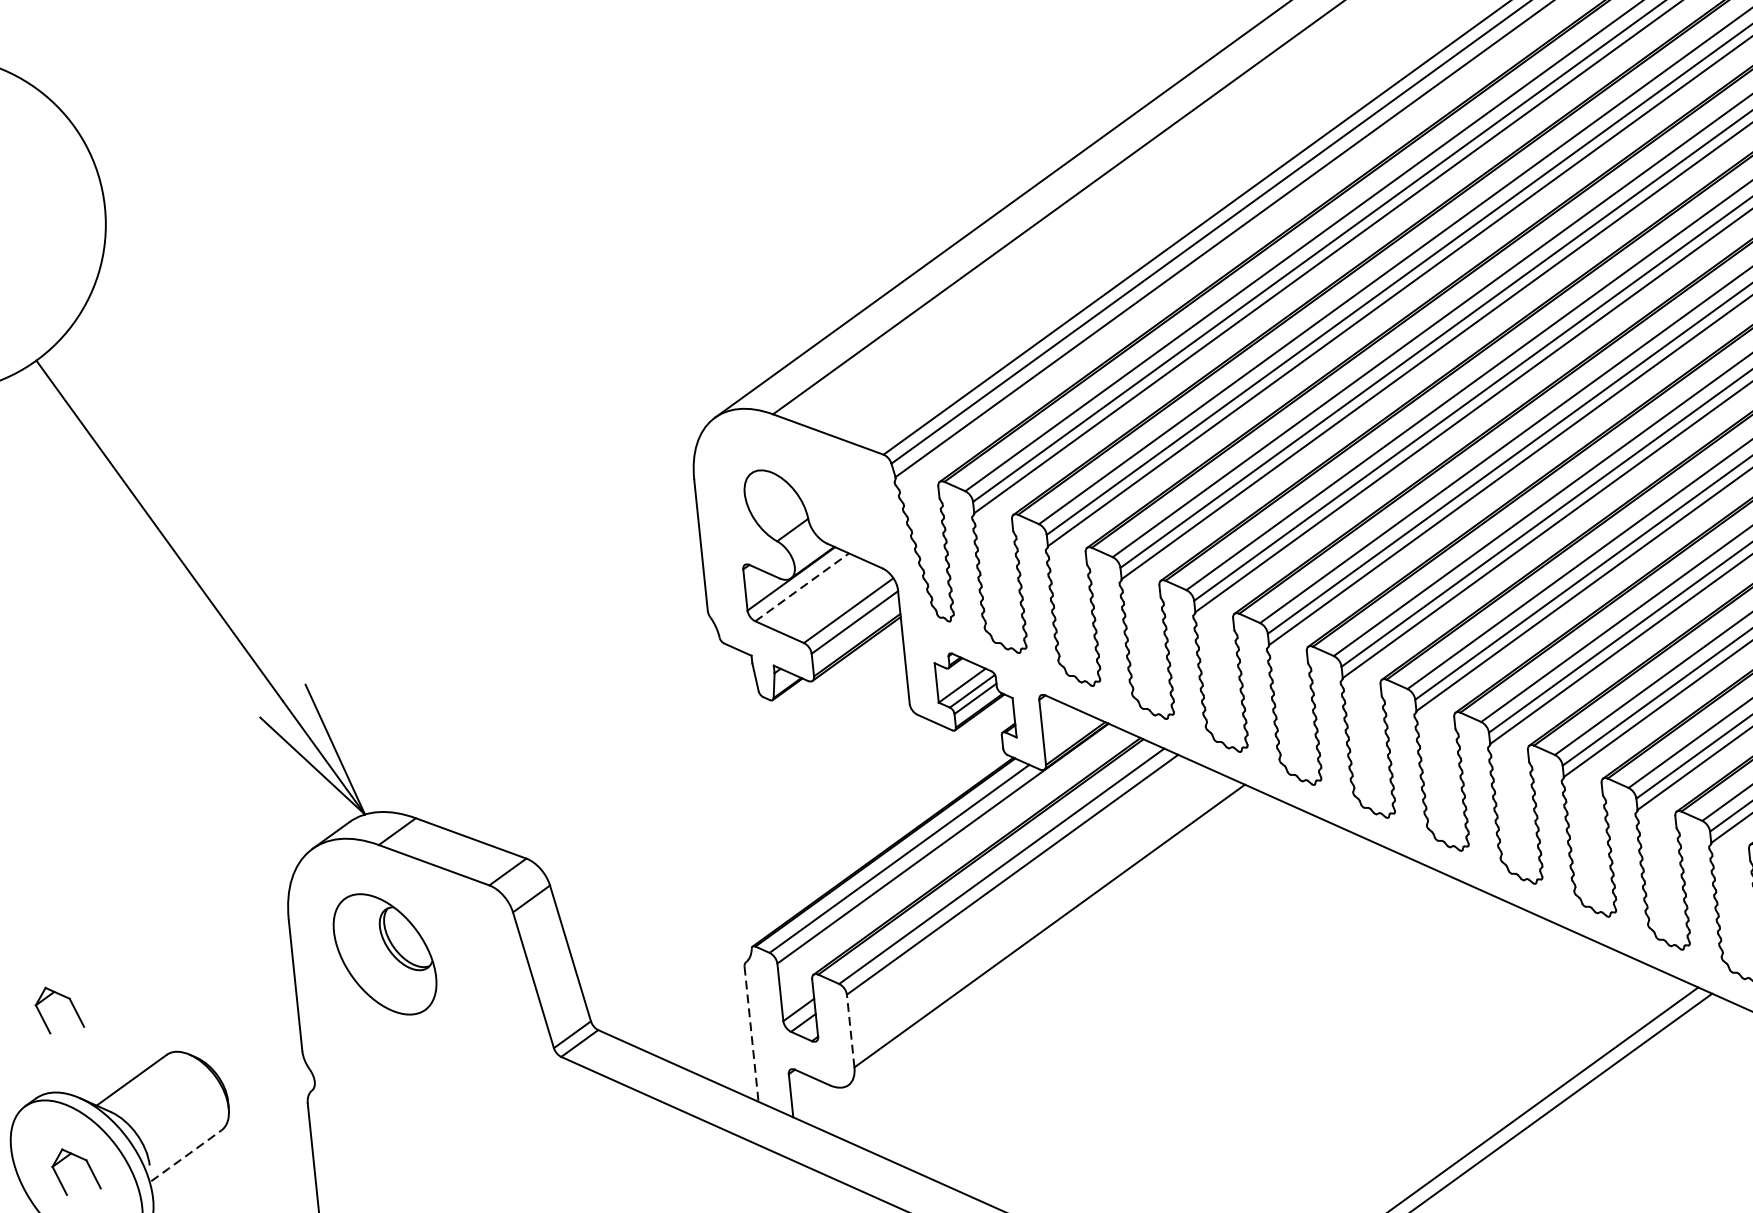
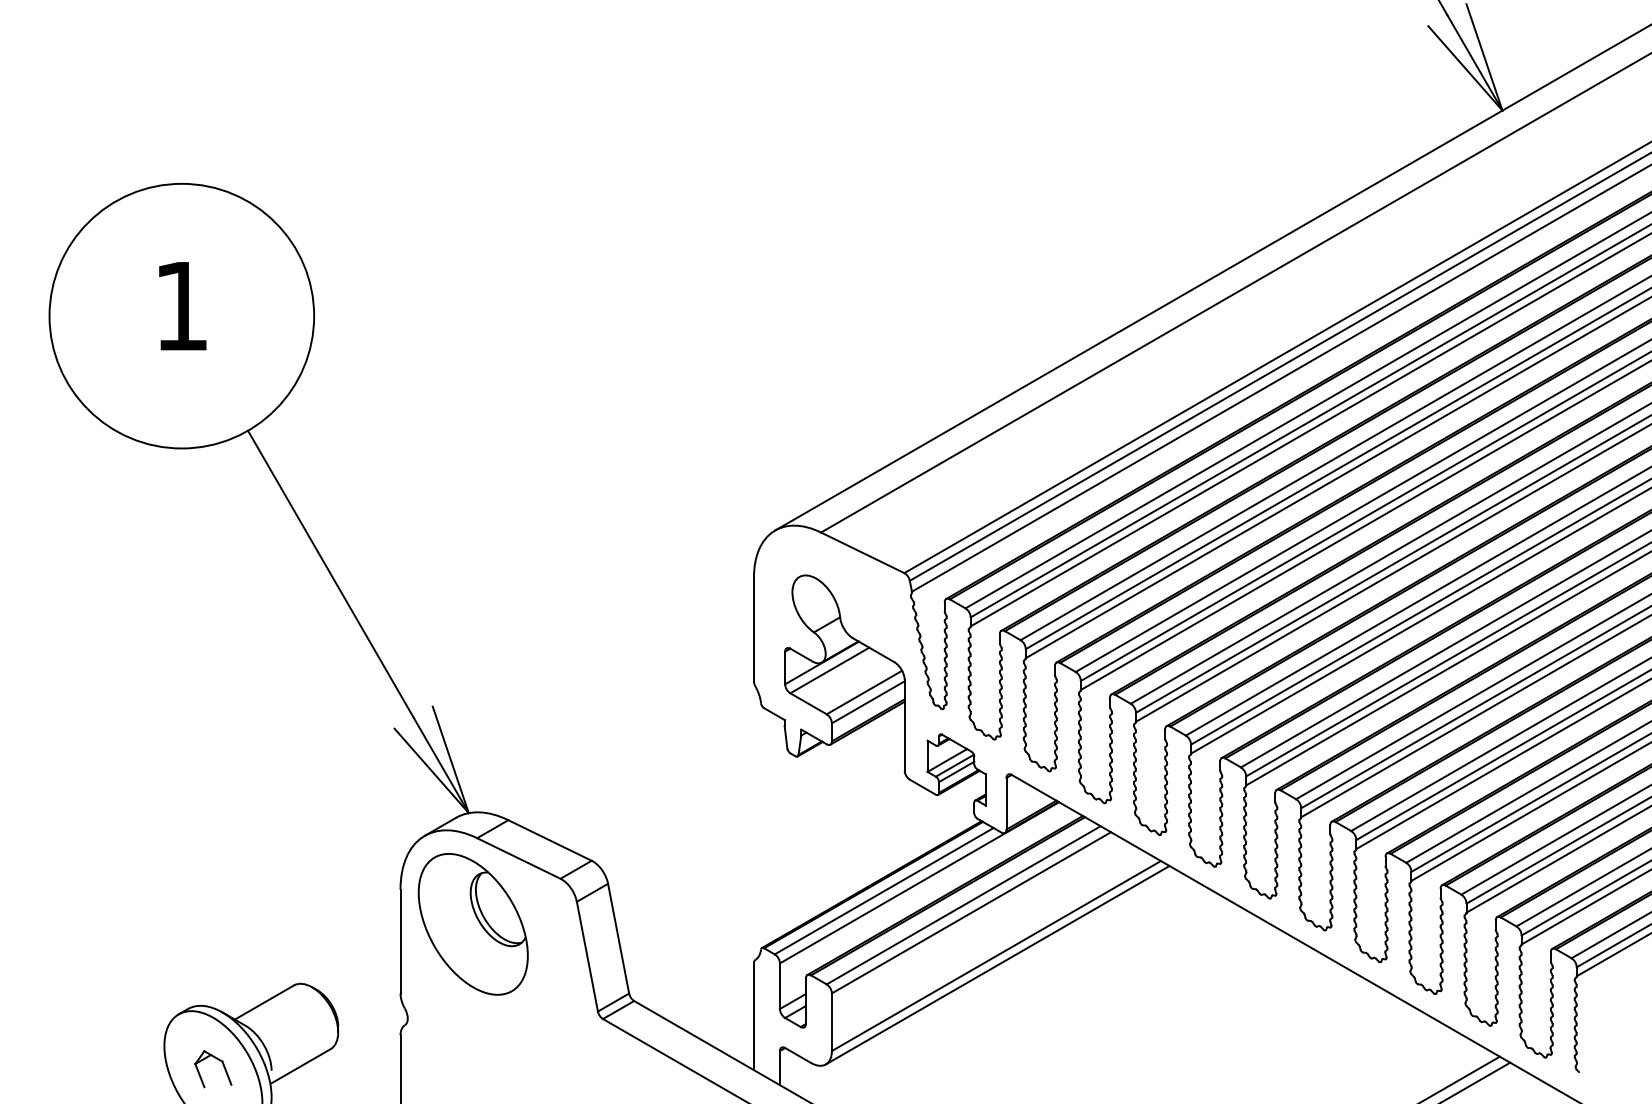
line: (801, 587) -> (829, 670), dashed -> solid
line: (1052, 937) -> (997, 965), added
part: (384, 954) -> (472, 924), size x1.43
part: (71, 1006) -> (223, 939), removed
line: (850, 1031) -> (831, 1022), dashed -> solid
line: (751, 1035) -> (753, 1017), dashed -> solid
line: (186, 1154) -> (301, 1065), dashed -> solid

